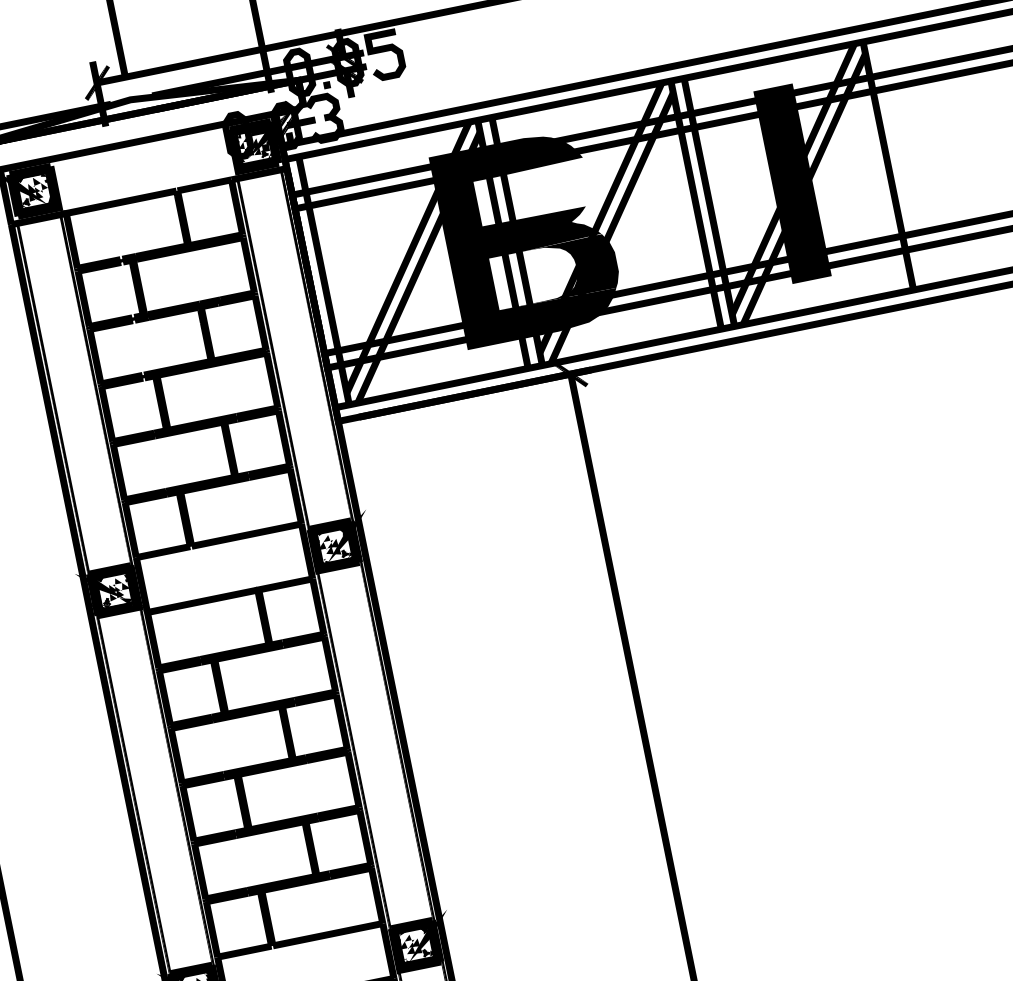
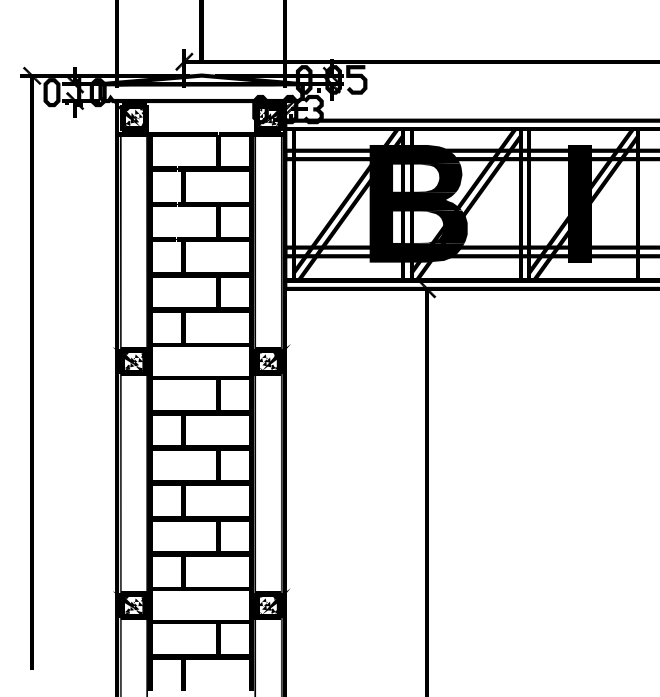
fill: (534, 191) -> (427, 177), added

